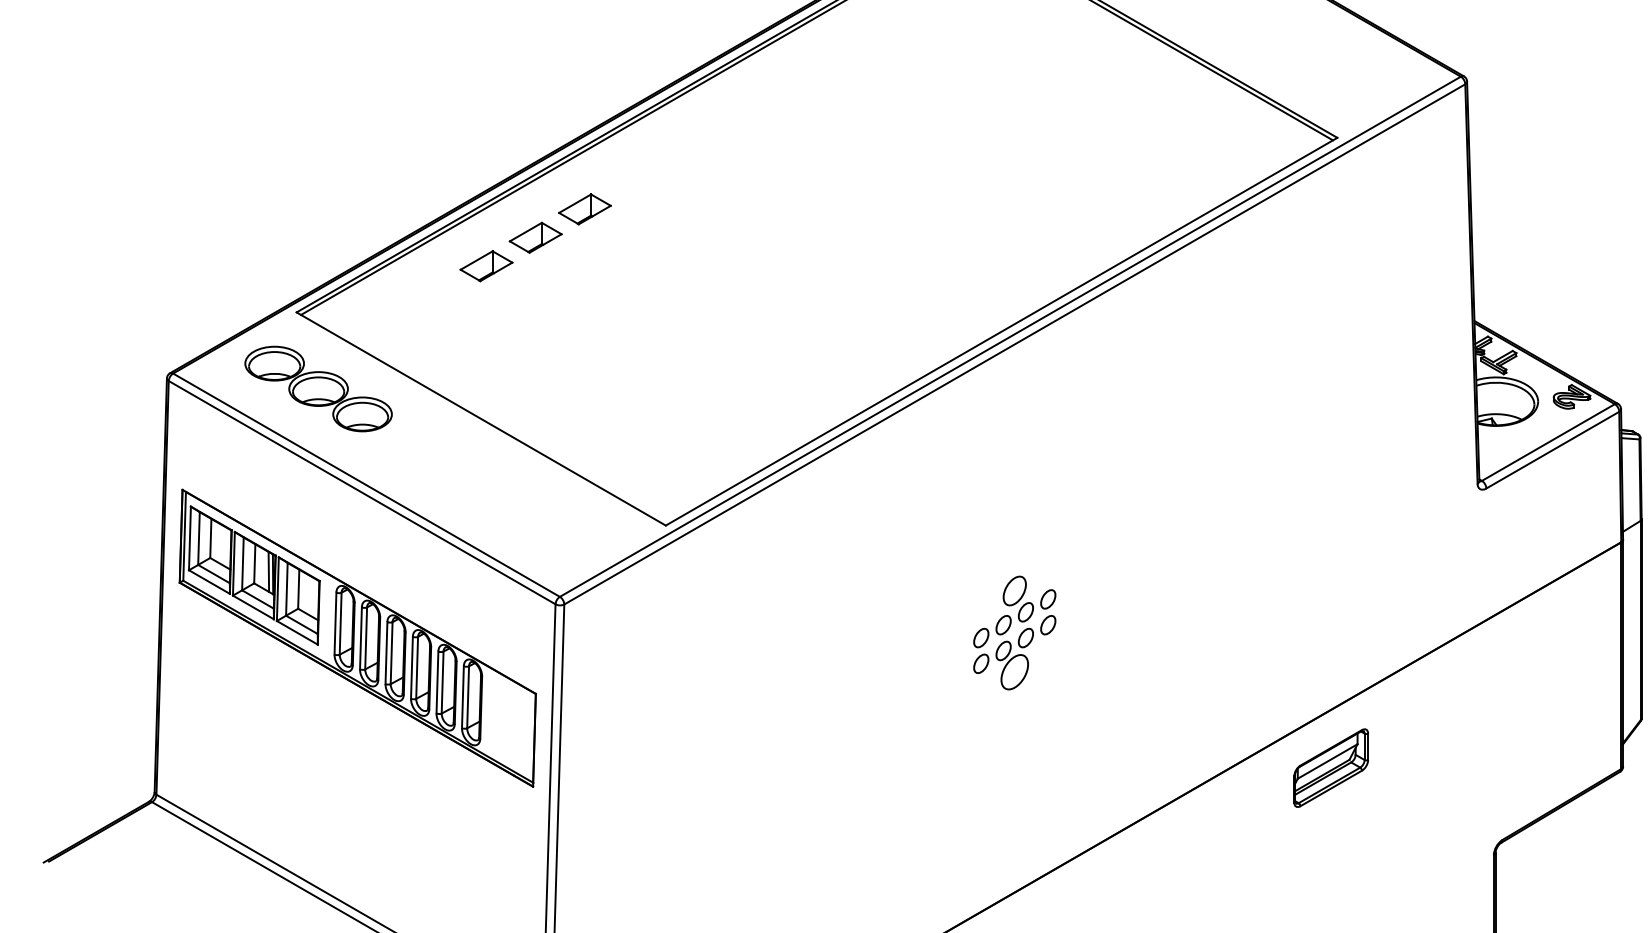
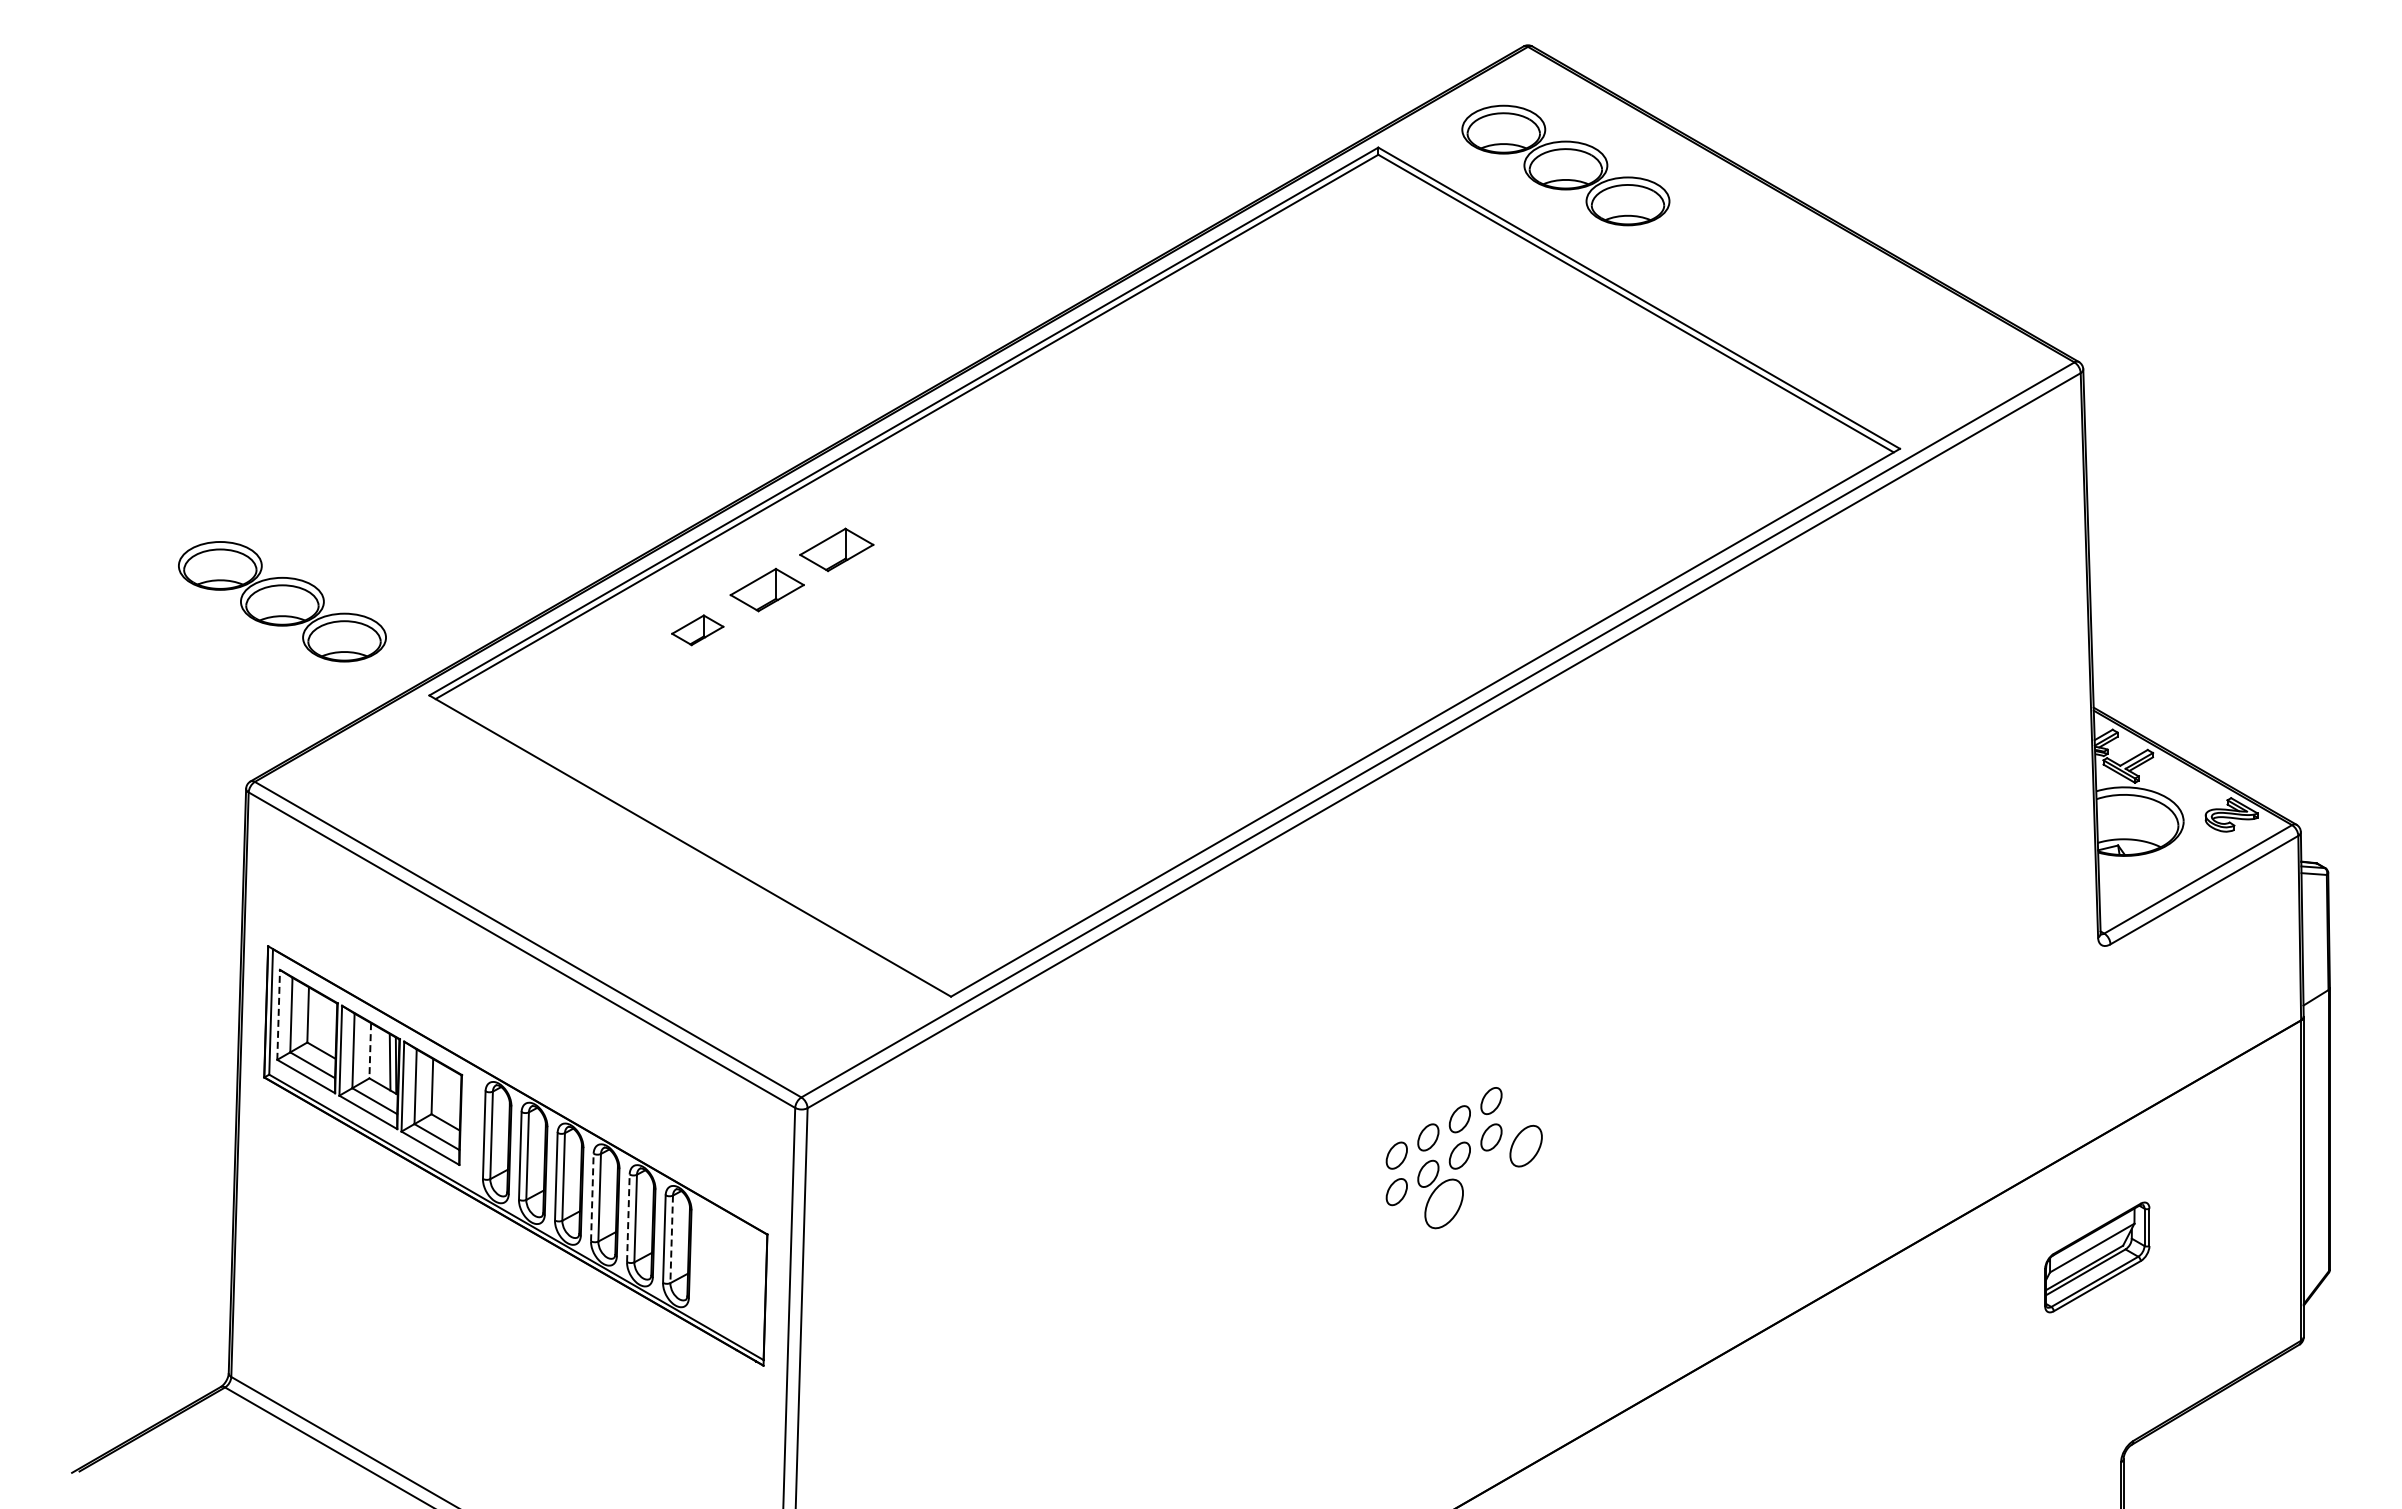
part: (486, 266) -> (697, 630), size x0.7
part: (318, 388) -> (282, 601), moved
line: (189, 538) -> (278, 1014), solid -> dashed
line: (254, 563) -> (370, 1050), solid -> dashed
part: (1014, 590) -> (1525, 1145), moved
line: (412, 667) -> (592, 1197), solid -> dashed
line: (437, 682) -> (628, 1218), solid -> dashed
line: (467, 697) -> (671, 1239), solid -> dashed
part: (1331, 768) -> (2097, 1257), moved

